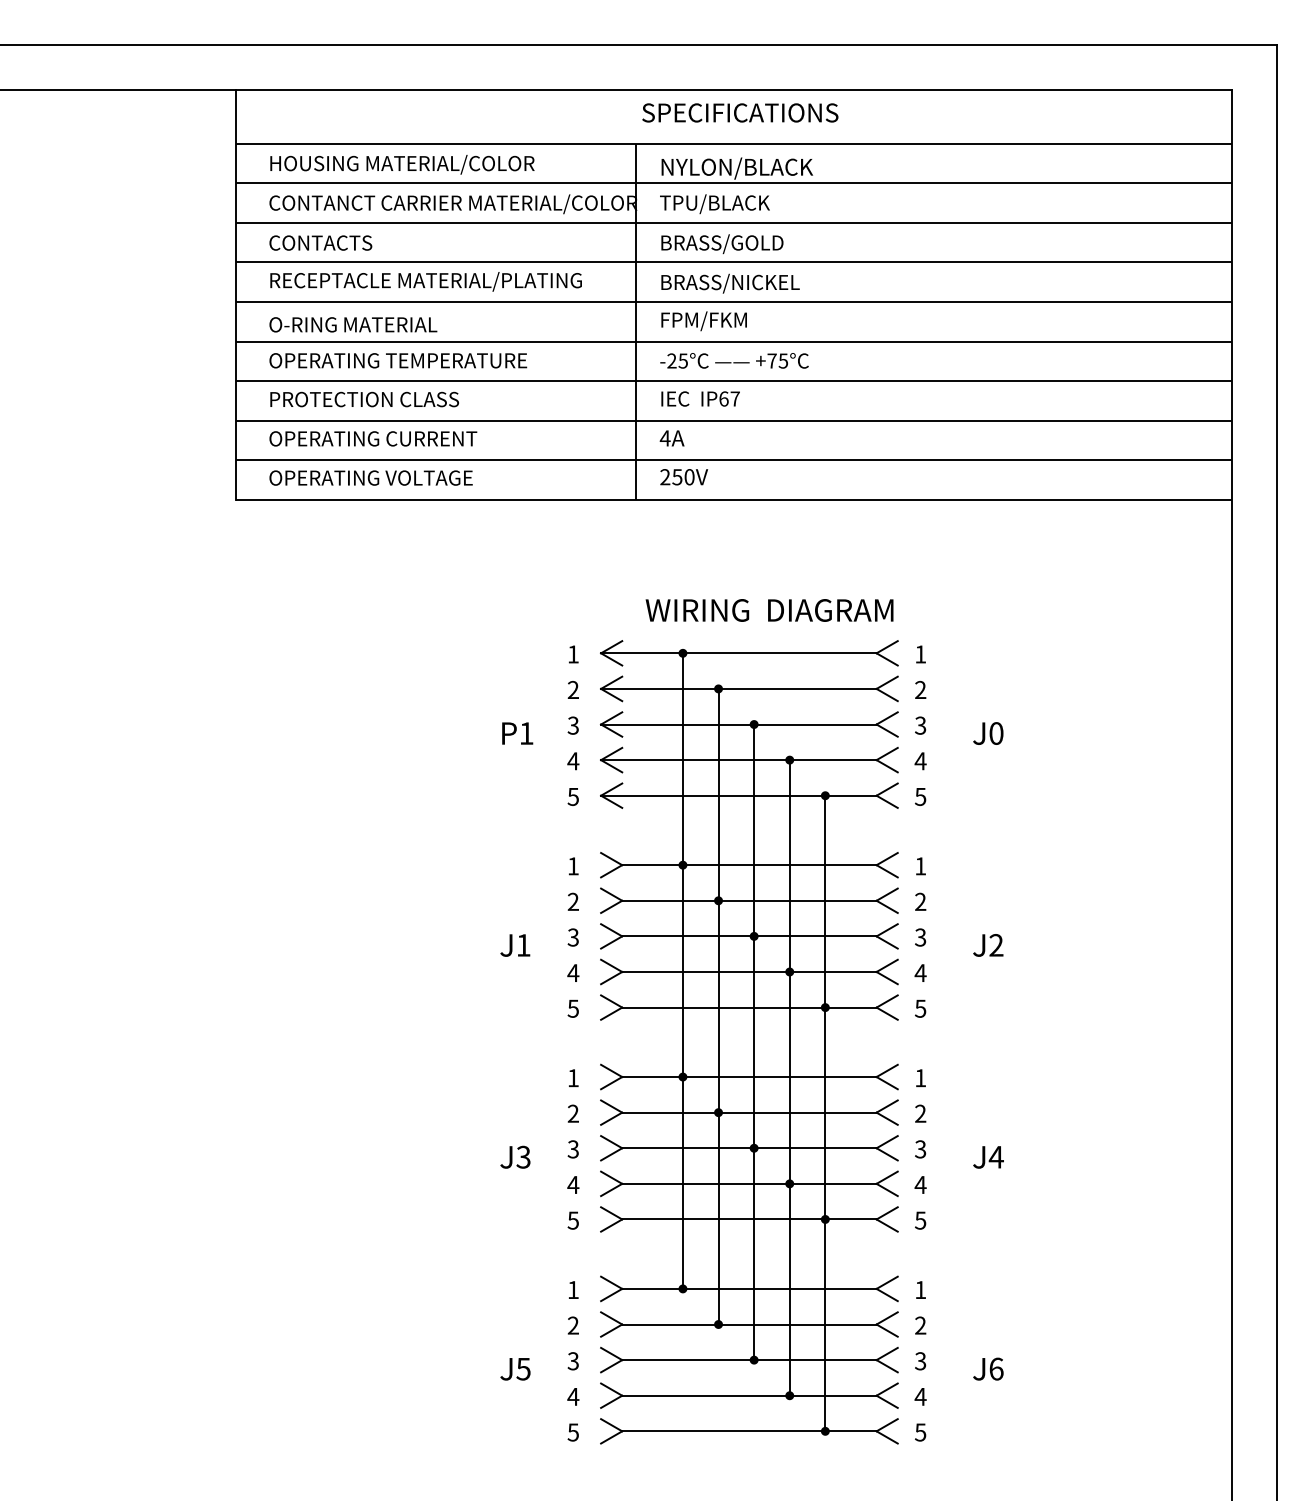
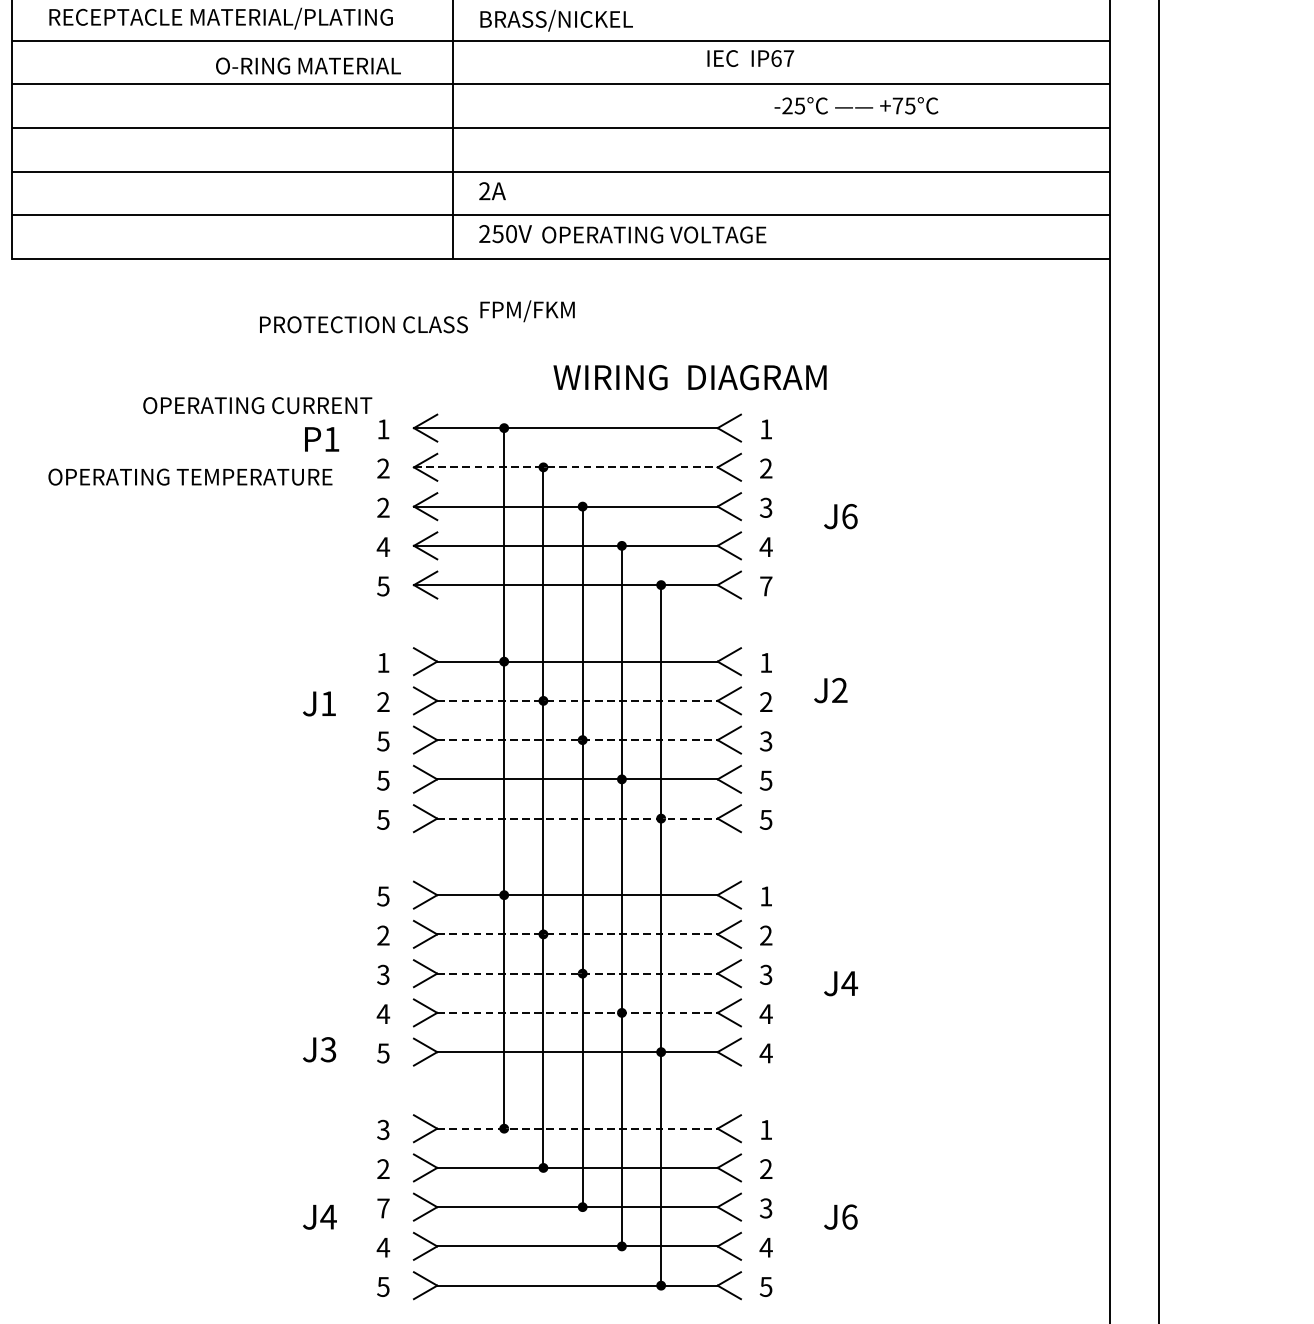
text: (703, 321) -> (526, 311), moved
text: (353, 324) -> (308, 65), moved
text: (398, 360) -> (190, 476), moved
text: (734, 360) -> (856, 105), moved
text: (700, 398) -> (750, 57), moved
text: (364, 399) -> (363, 324), moved
text: (373, 438) -> (257, 405), moved
text: (664, 438) -> (483, 191), 4A -> 2A
text: (370, 477) -> (653, 234), moved
text: (769, 610) -> (689, 377), moved
line: (738, 688) -> (565, 466), solid -> dashed
text: (572, 725) -> (382, 507), 3 -> 2
text: (517, 733) -> (321, 439), moved
text: (996, 733) -> (849, 516), J0 -> J6
text: (920, 797) -> (766, 587), 5 -> 7
line: (749, 900) -> (577, 700), solid -> dashed
line: (749, 936) -> (577, 740), solid -> dashed
text: (573, 937) -> (383, 741), 3 -> 5
text: (515, 945) -> (319, 703), moved
text: (988, 945) -> (831, 690), moved
text: (573, 973) -> (383, 781), 4 -> 5
text: (920, 973) -> (766, 781), 4 -> 5
line: (749, 1007) -> (577, 818), solid -> dashed
text: (572, 1078) -> (382, 896), 1 -> 5
line: (749, 1112) -> (577, 934), solid -> dashed
line: (749, 1148) -> (577, 973), solid -> dashed
text: (515, 1156) -> (319, 1048), moved
line: (749, 1183) -> (577, 1012), solid -> dashed
text: (920, 1220) -> (766, 1053), 5 -> 4
line: (749, 1288) -> (577, 1128), solid -> dashed
text: (572, 1289) -> (382, 1129), 1 -> 3
text: (572, 1361) -> (382, 1208), 3 -> 7
text: (523, 1369) -> (328, 1217), J5 -> J4

